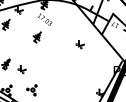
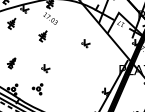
part: (21, 69) -> (45, 68), moved

